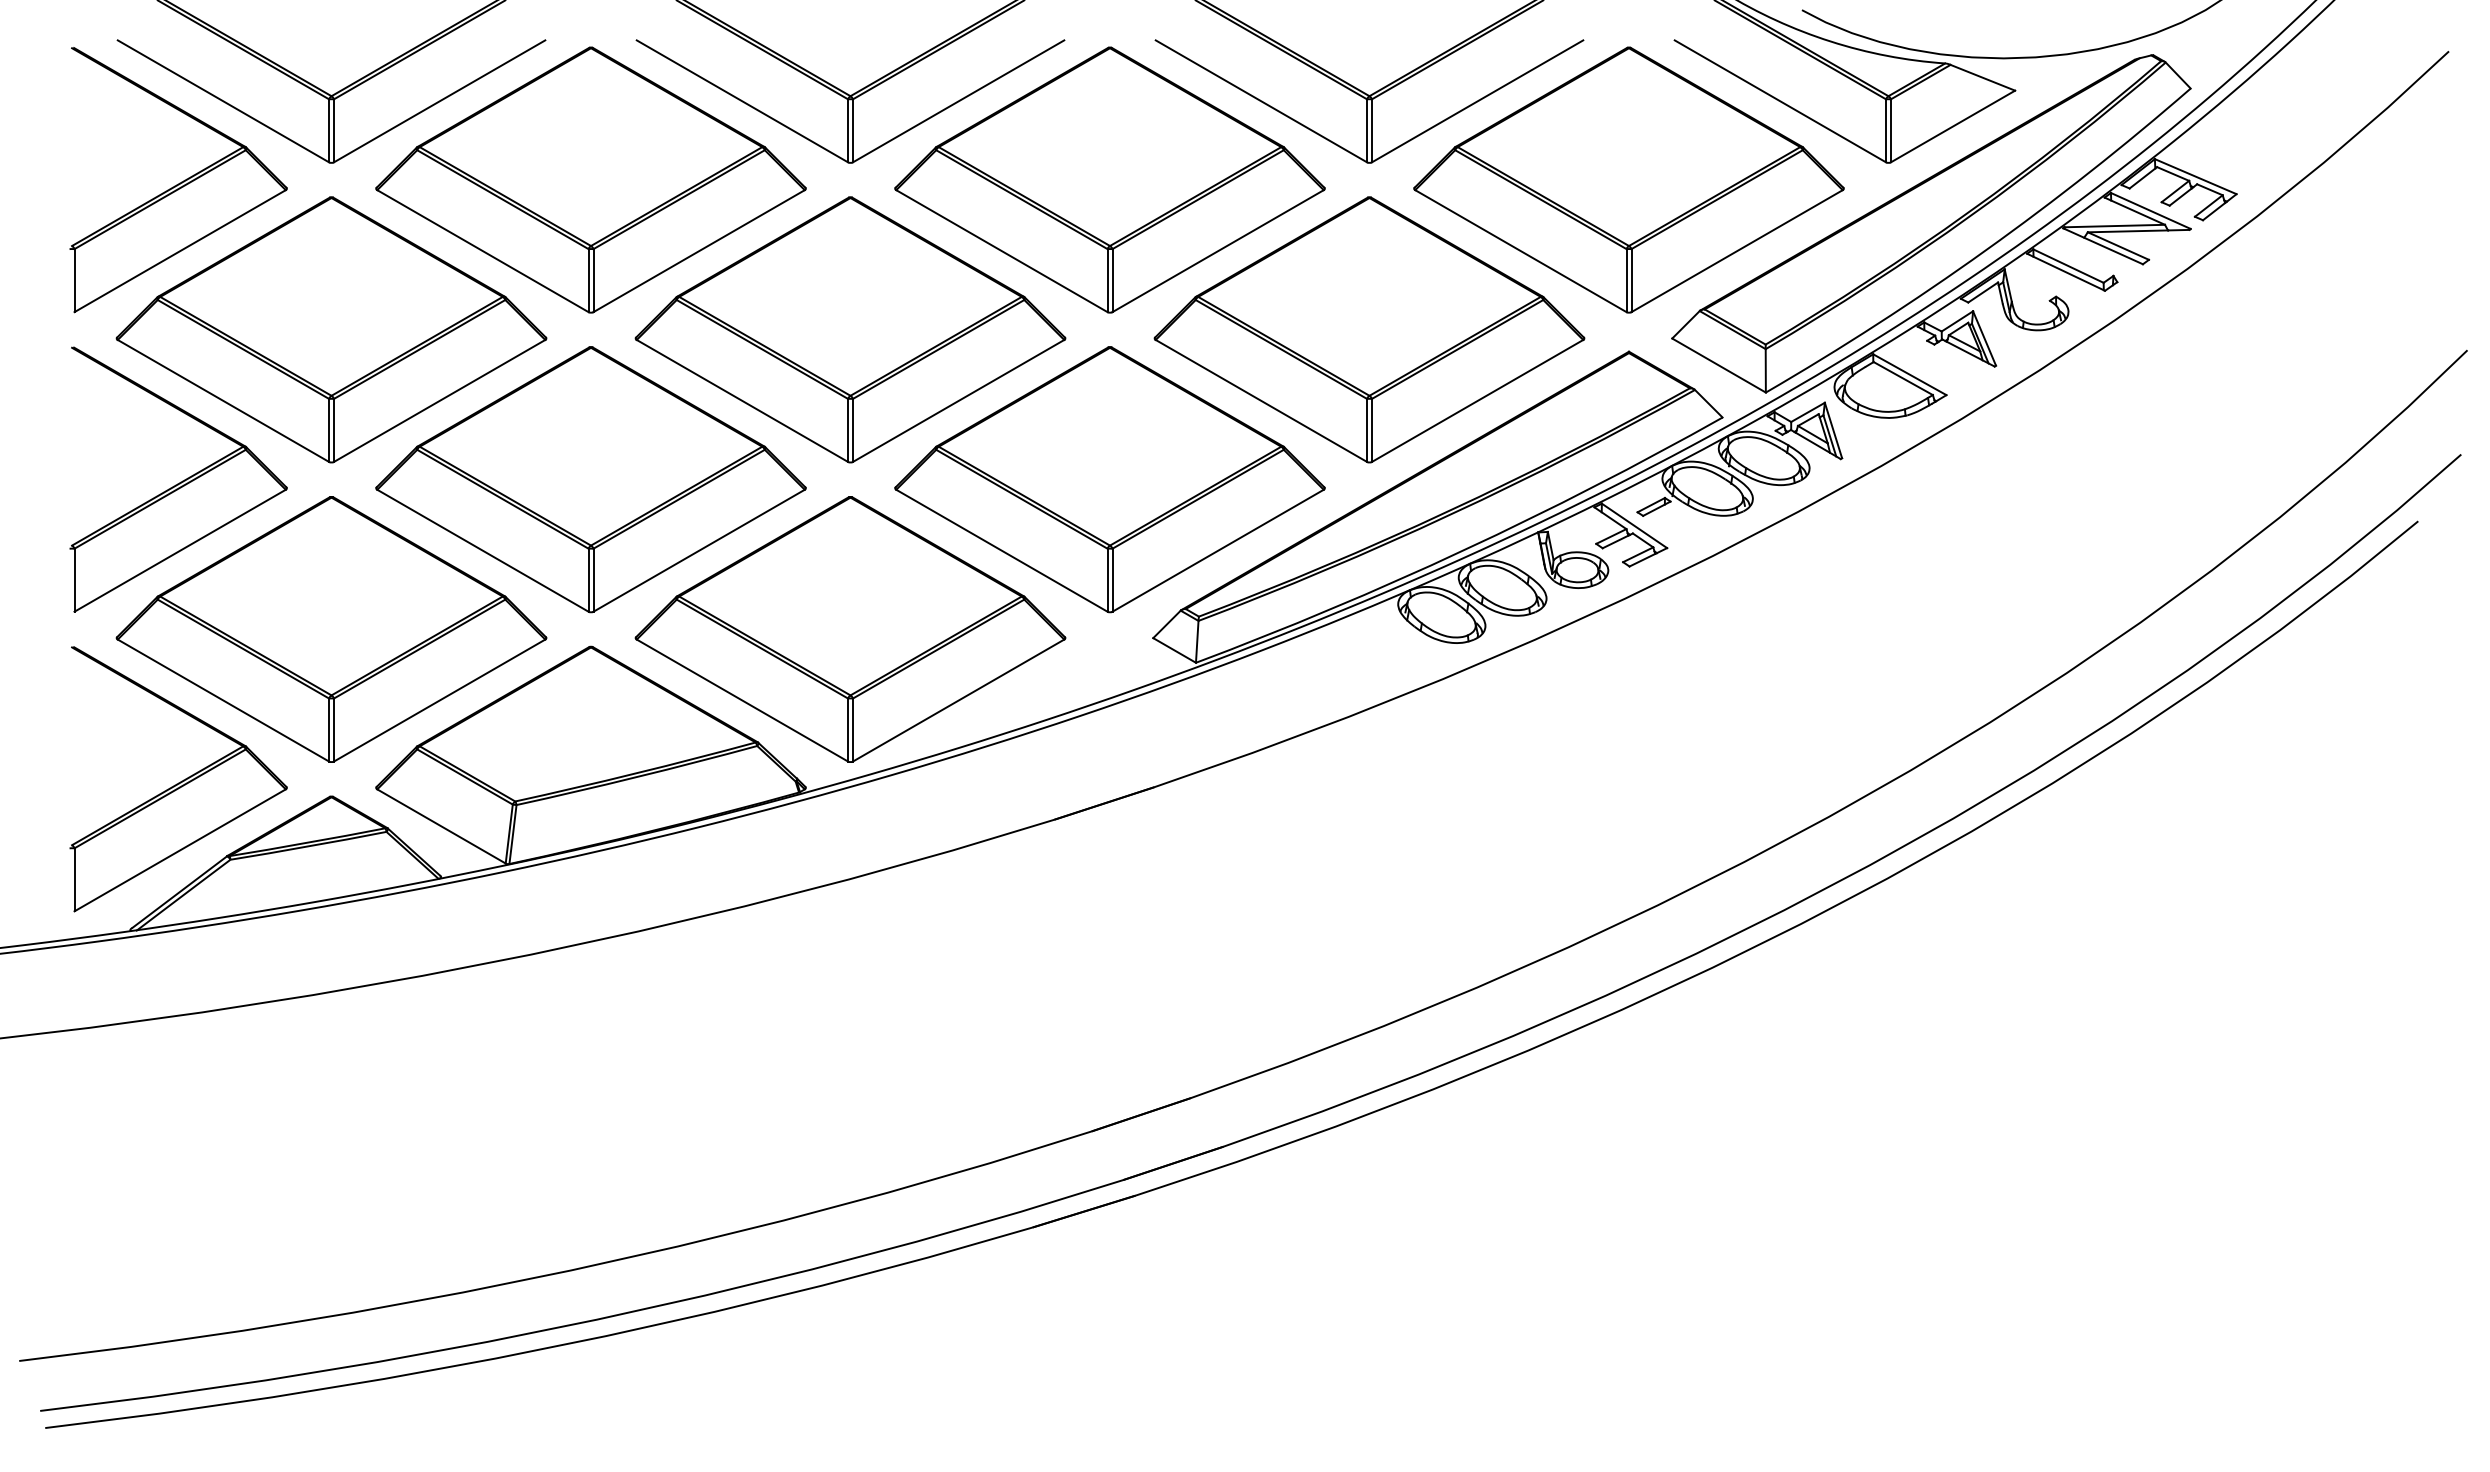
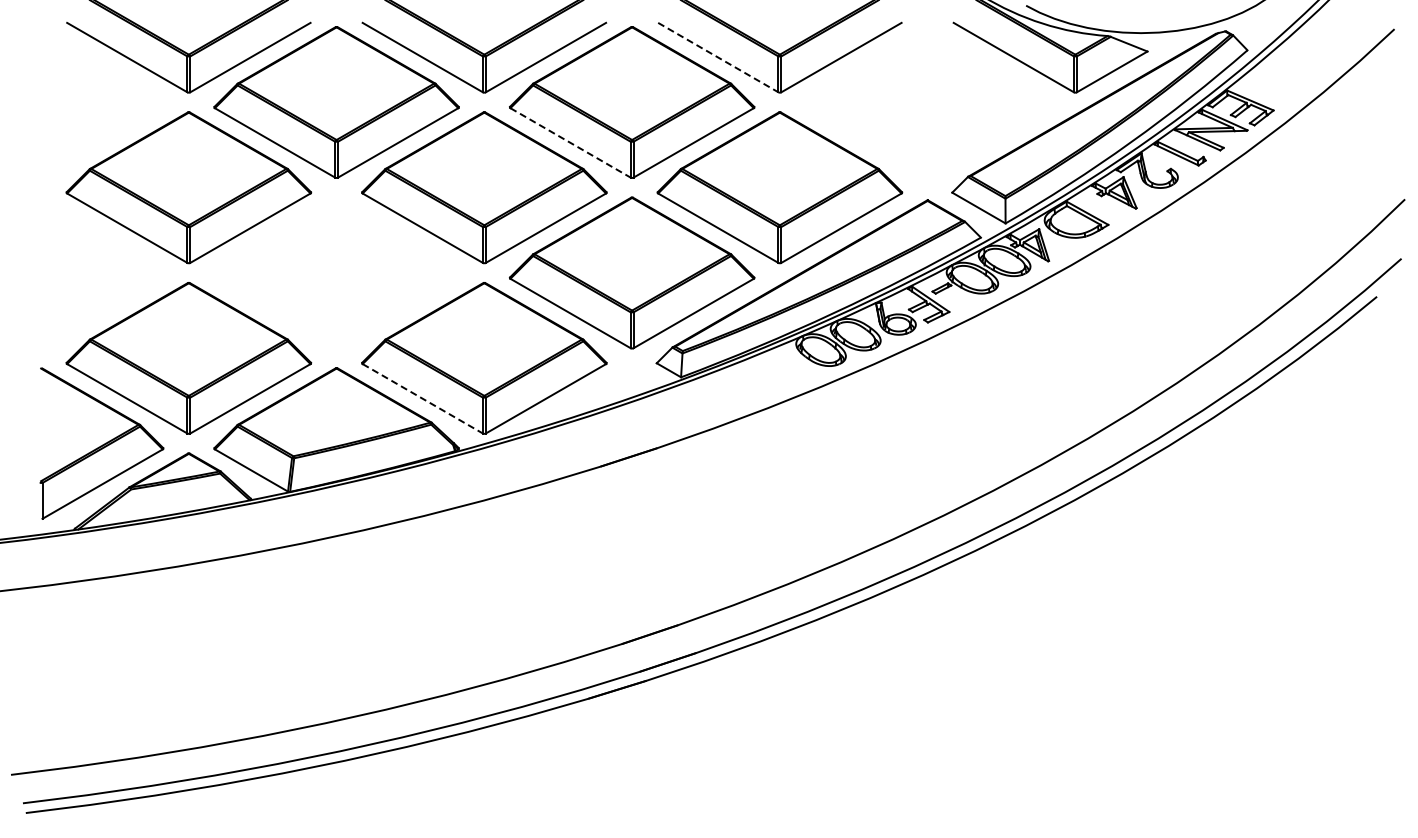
line: (1261, 101) -> (718, 57), solid -> dashed
part: (178, 180) -> (101, 102), removed
part: (1628, 180) -> (927, 102), removed
line: (1003, 252) -> (571, 143), solid -> dashed
part: (178, 478) -> (101, 272), removed
part: (590, 478) -> (336, 272), removed
line: (743, 701) -> (423, 399), solid -> dashed

